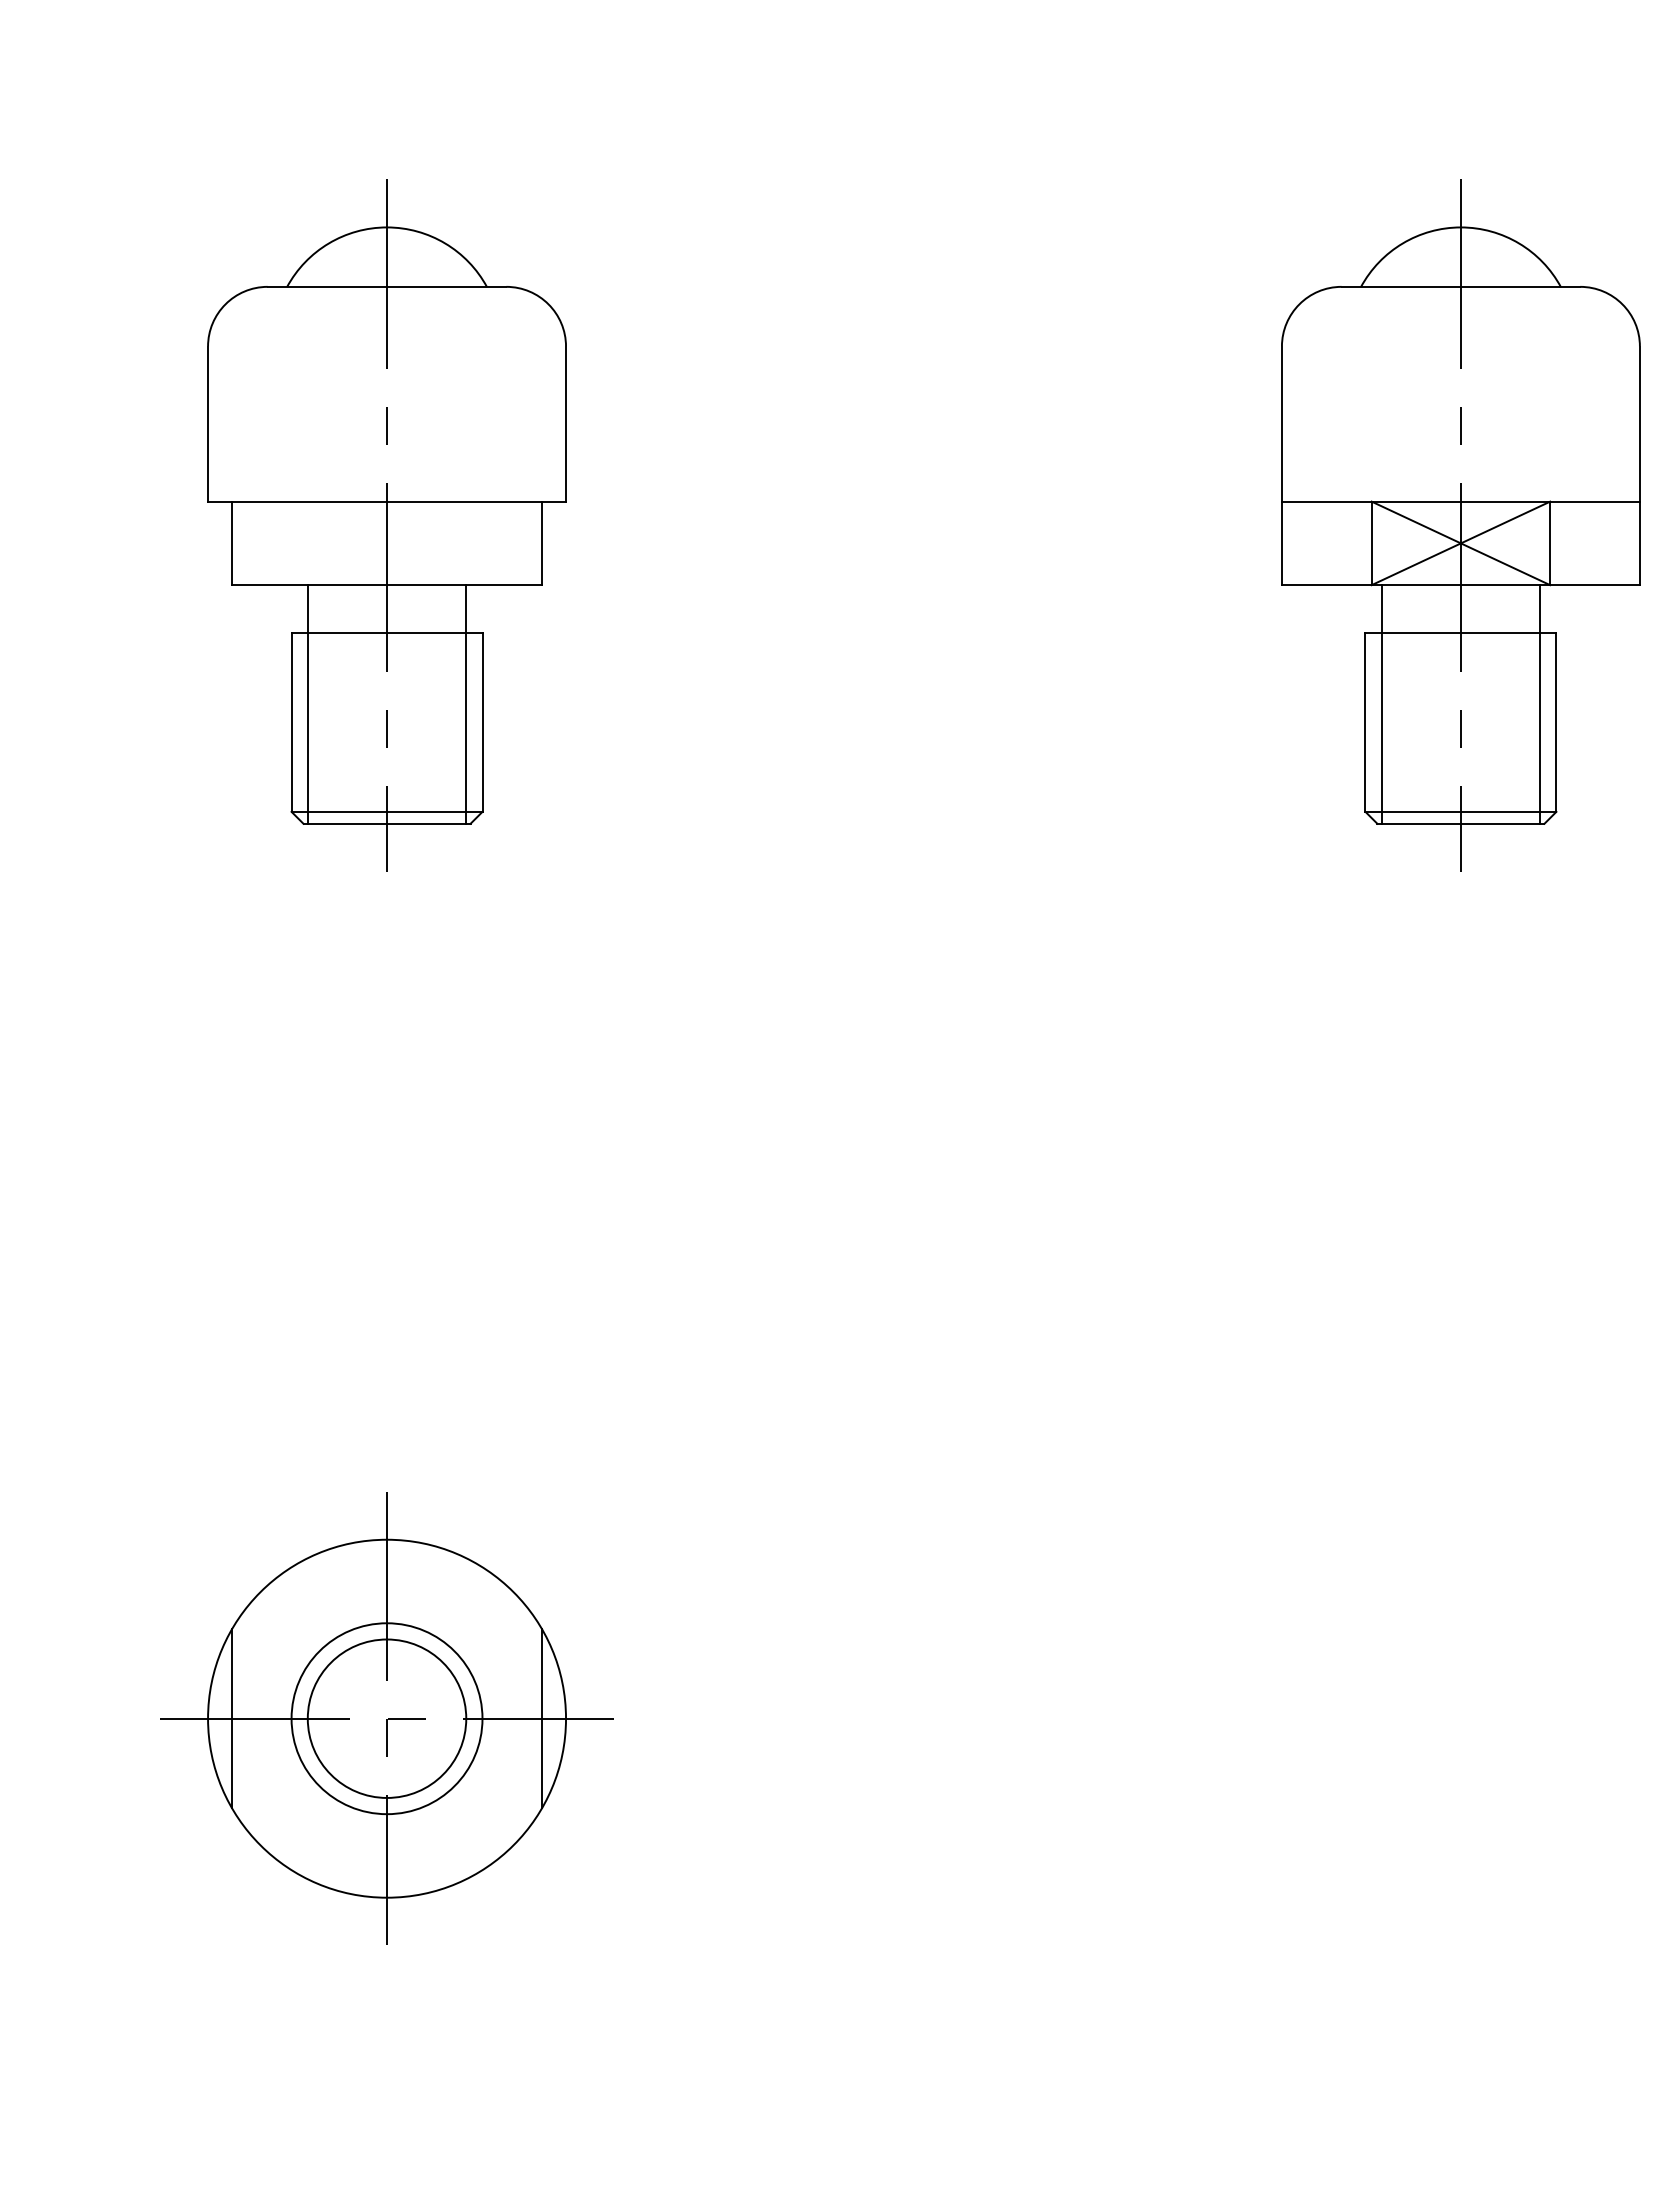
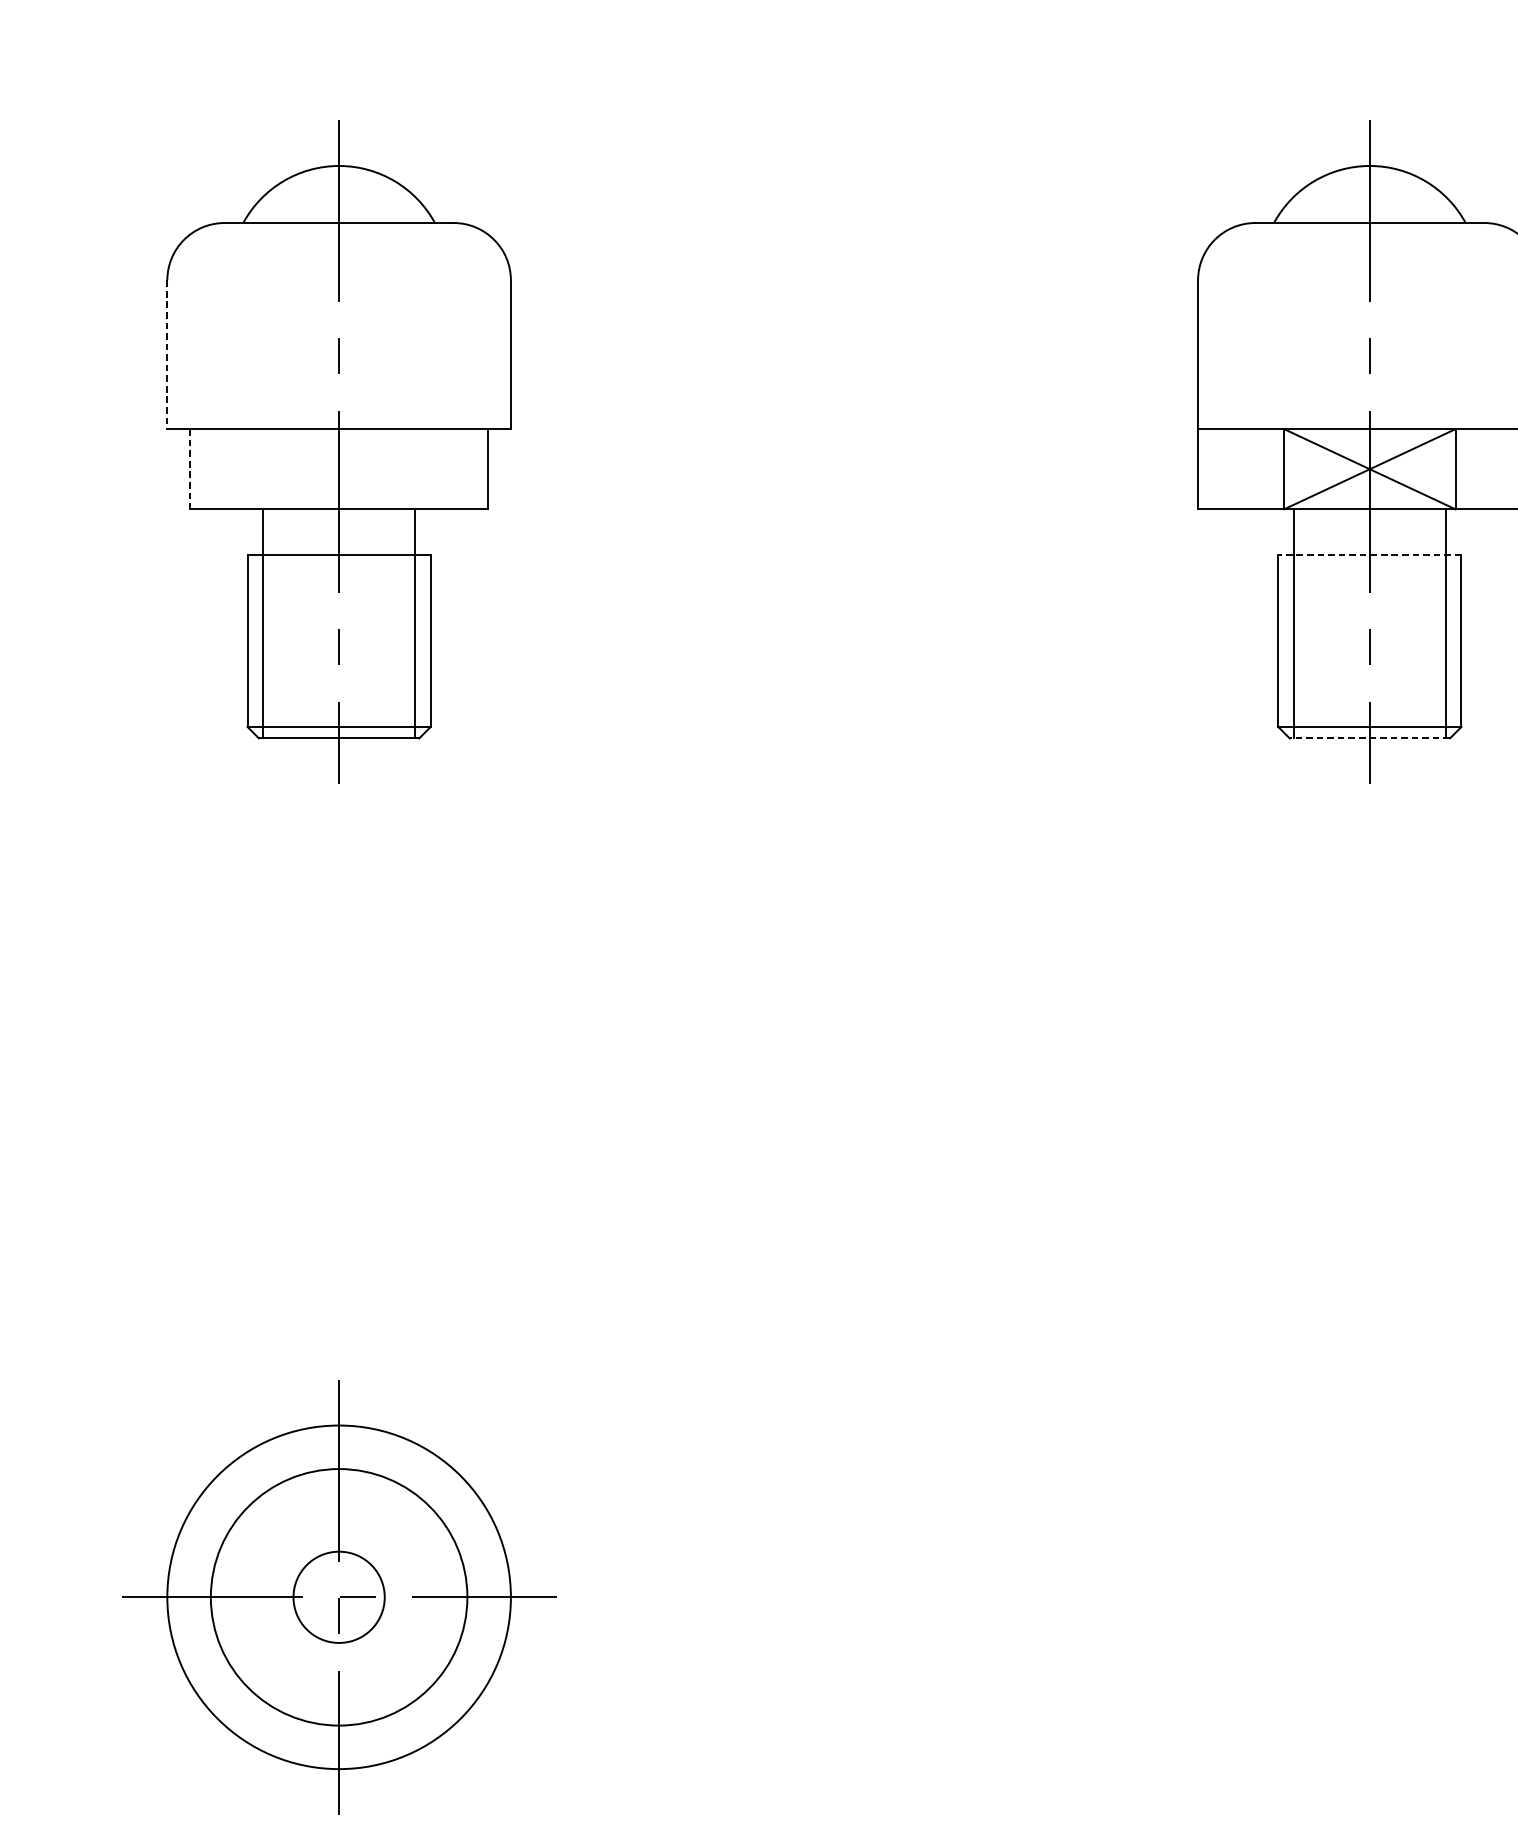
line: (208, 424) -> (167, 355), solid -> dashed
line: (231, 543) -> (189, 469), solid -> dashed
line: (1460, 632) -> (1369, 554), solid -> dashed
line: (1460, 823) -> (1369, 738), solid -> dashed
line: (231, 1718) -> (189, 1597), removed
circle: (386, 1718) -> (338, 1597), size x0.6
circle: (386, 1718) -> (338, 1597), size x1.4
line: (542, 1718) -> (488, 1597), removed

